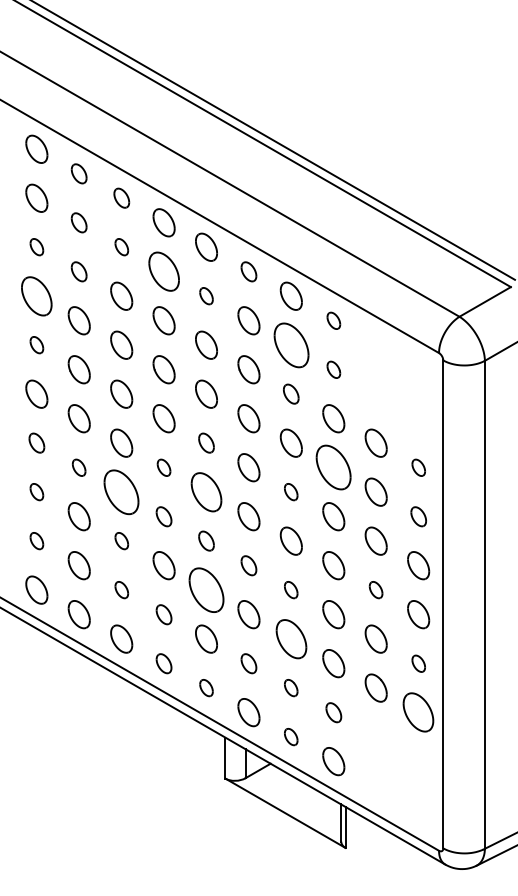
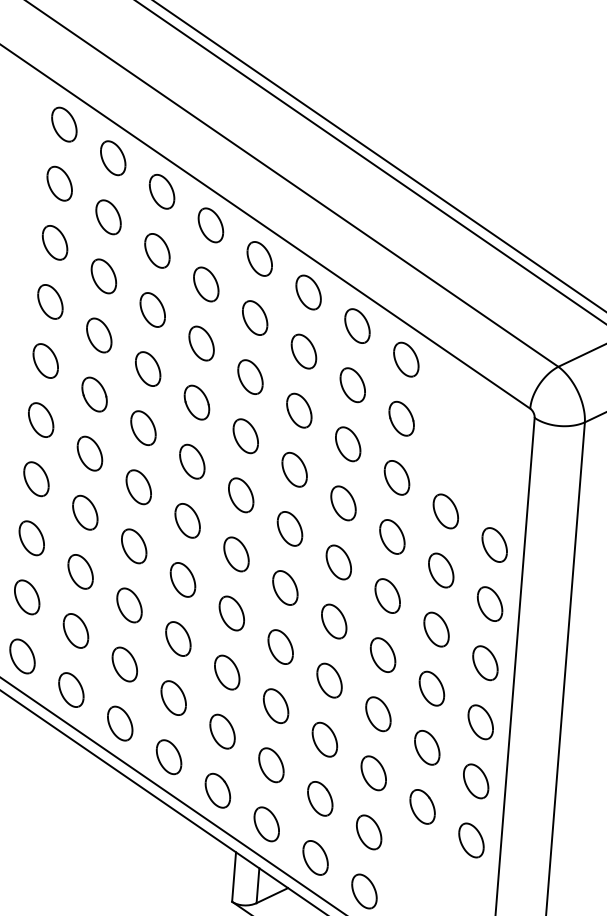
part: (78, 173) -> (112, 157), size x1.43
part: (121, 197) -> (161, 190), size x1.43
part: (78, 222) -> (107, 216), size x1.43
part: (36, 246) -> (54, 241), size x1.67
part: (121, 246) -> (157, 249), size x1.67
part: (78, 271) -> (103, 276), size x1.43
part: (163, 271) -> (205, 284), size x0.71
part: (248, 271) -> (308, 292), size x1.43
part: (36, 295) -> (50, 300), size x0.71
part: (206, 295) -> (255, 317), size x1.67
part: (333, 320) -> (406, 359), size x1.67
part: (36, 344) -> (45, 360), size x1.67
part: (290, 344) -> (351, 384), size x0.62
part: (333, 369) -> (401, 418), size x1.67
part: (290, 393) -> (347, 443), size x1.43
part: (36, 442) -> (36, 478), size x1.43
part: (206, 442) -> (241, 494), size x1.43
part: (78, 467) -> (84, 512), size x1.67
part: (163, 467) -> (186, 520), size x1.67
part: (333, 467) -> (392, 536), size x0.62
part: (418, 467) -> (494, 544), size x1.67
part: (36, 491) -> (31, 537), size x1.67
part: (121, 491) -> (134, 545), size x0.62
part: (206, 491) -> (236, 553), size x0.71
part: (290, 491) -> (337, 561), size x1.67
part: (163, 516) -> (182, 579), size x1.43
part: (418, 516) -> (489, 603), size x1.43
part: (36, 540) -> (26, 596), size x1.67
part: (121, 540) -> (129, 604), size x1.67
part: (206, 540) -> (231, 612), size x1.43
part: (248, 565) -> (280, 646), size x1.43
part: (121, 589) -> (124, 663), size x1.67
part: (206, 589) -> (227, 671), size x0.62
part: (290, 589) -> (328, 679), size x1.67
part: (375, 589) -> (431, 687), size x1.67
part: (163, 614) -> (172, 697), size x1.43
part: (290, 638) -> (323, 738), size x0.71
part: (163, 663) -> (168, 757), size x1.43
part: (248, 663) -> (270, 765), size x1.43
part: (418, 663) -> (475, 781), size x1.67
part: (206, 687) -> (217, 790), size x1.67
part: (290, 687) -> (319, 798), size x1.67
part: (333, 712) -> (368, 832), size x1.43
part: (418, 712) -> (471, 840), size x0.71
part: (290, 736) -> (314, 857), size x1.67

